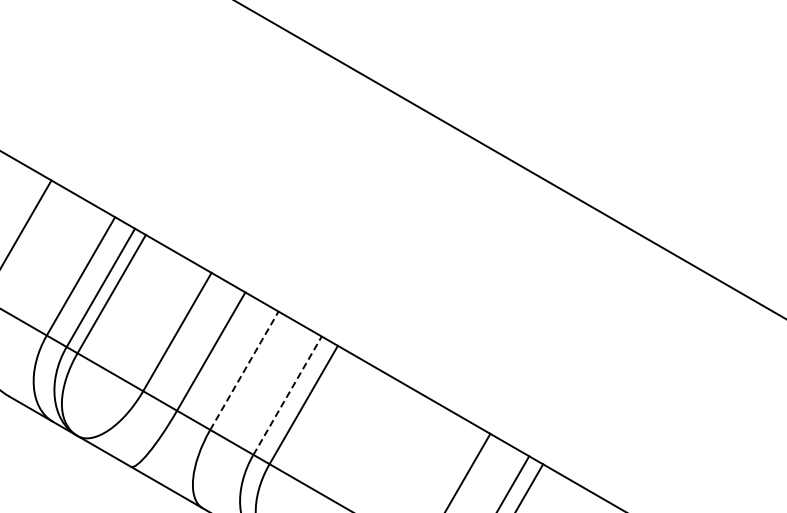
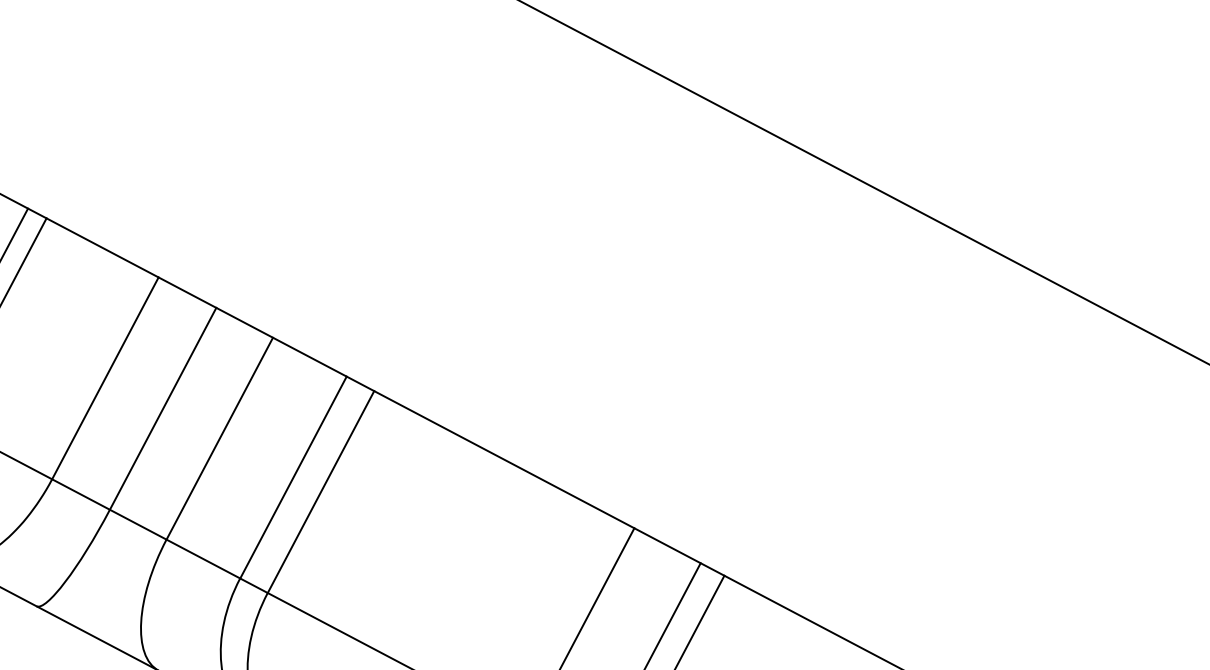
line: (244, 370) -> (219, 438), dashed -> solid
line: (287, 395) -> (293, 477), dashed -> solid

